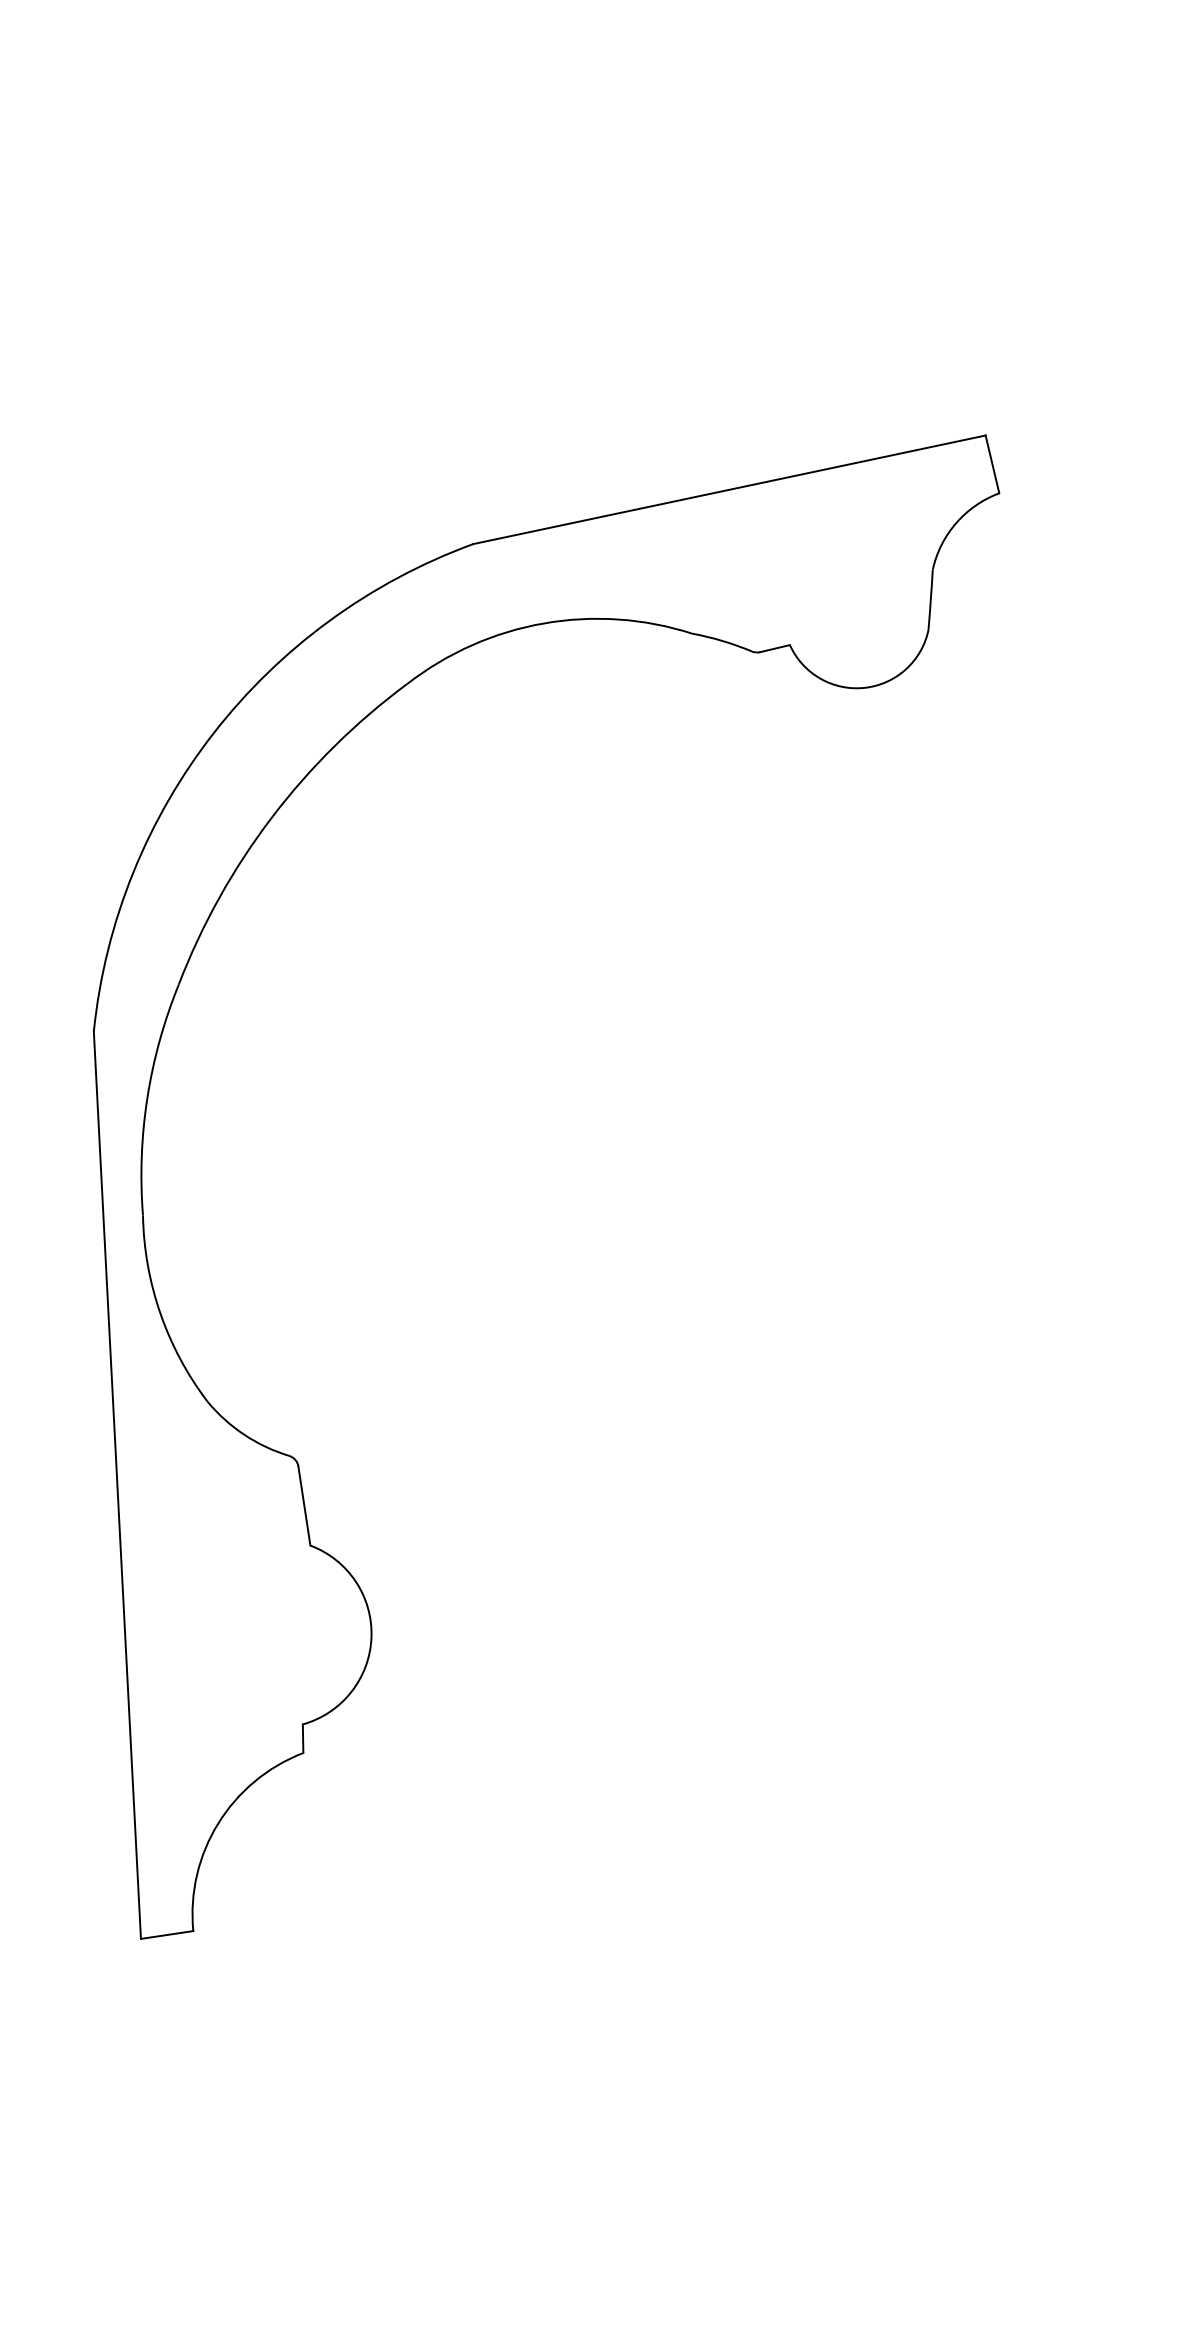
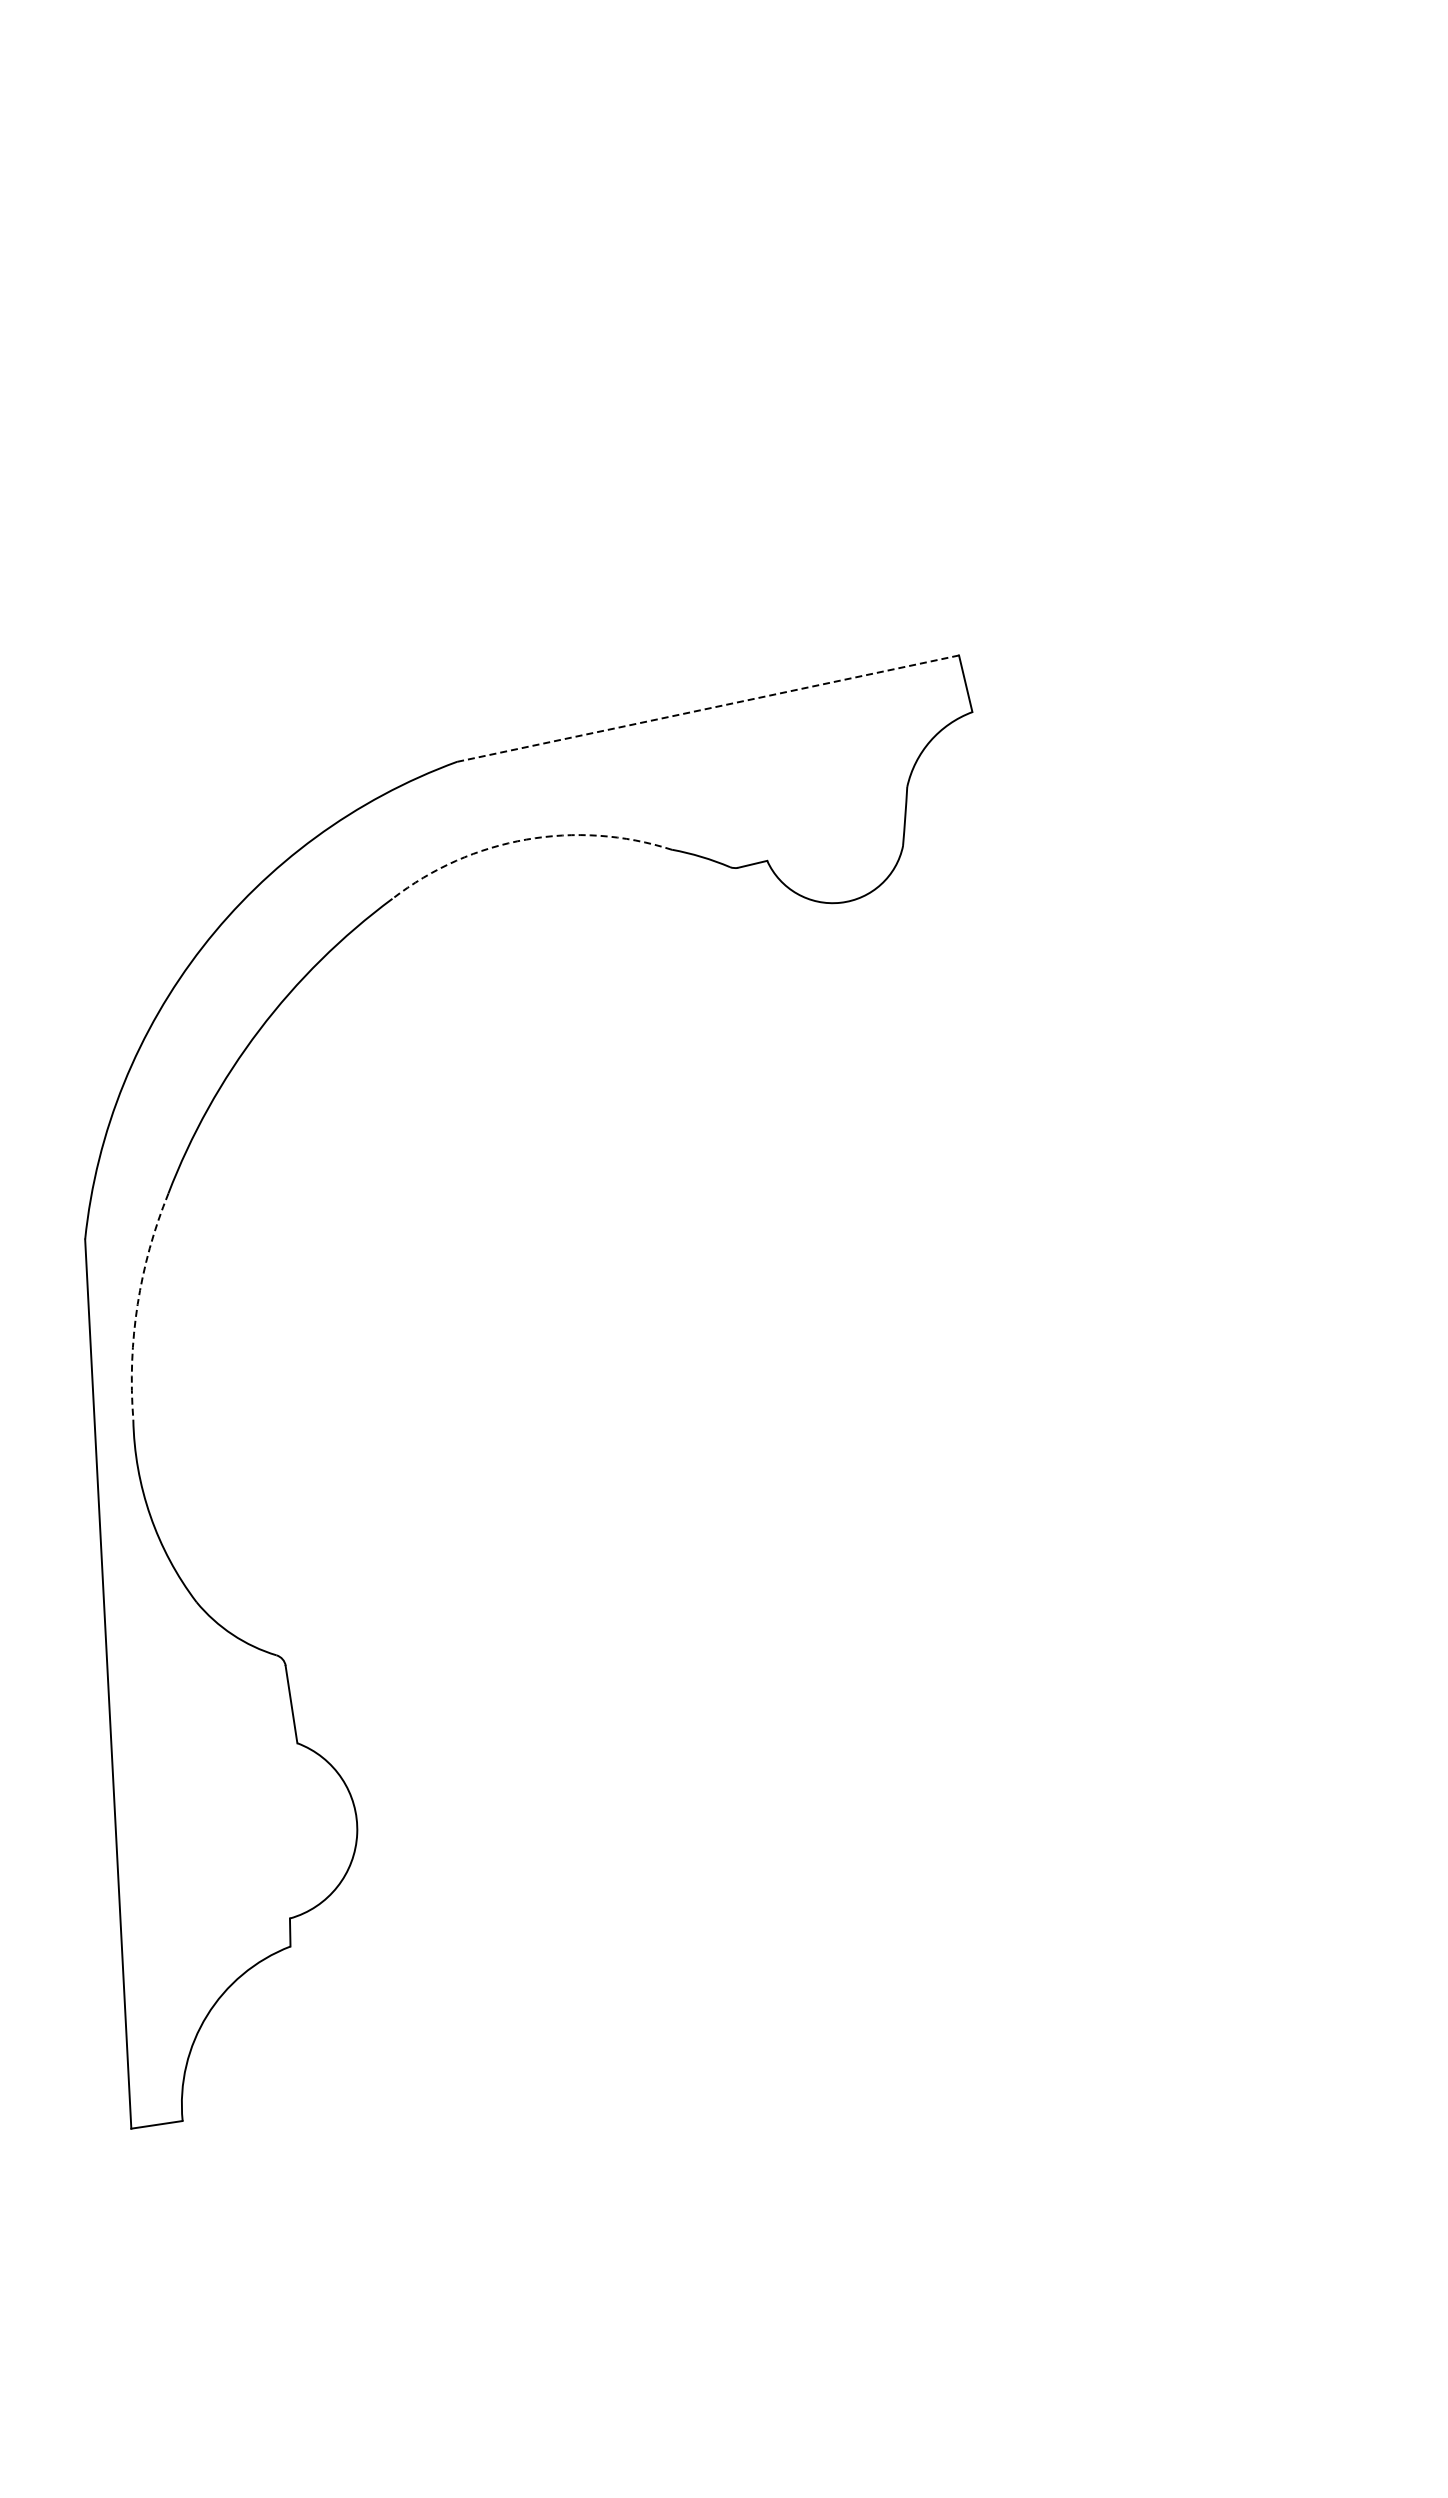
line: (729, 489) -> (708, 708), solid -> dashed
arc: (544, 623) -> (526, 839), solid -> dashed
arc: (147, 1097) -> (137, 1304), solid -> dashed

